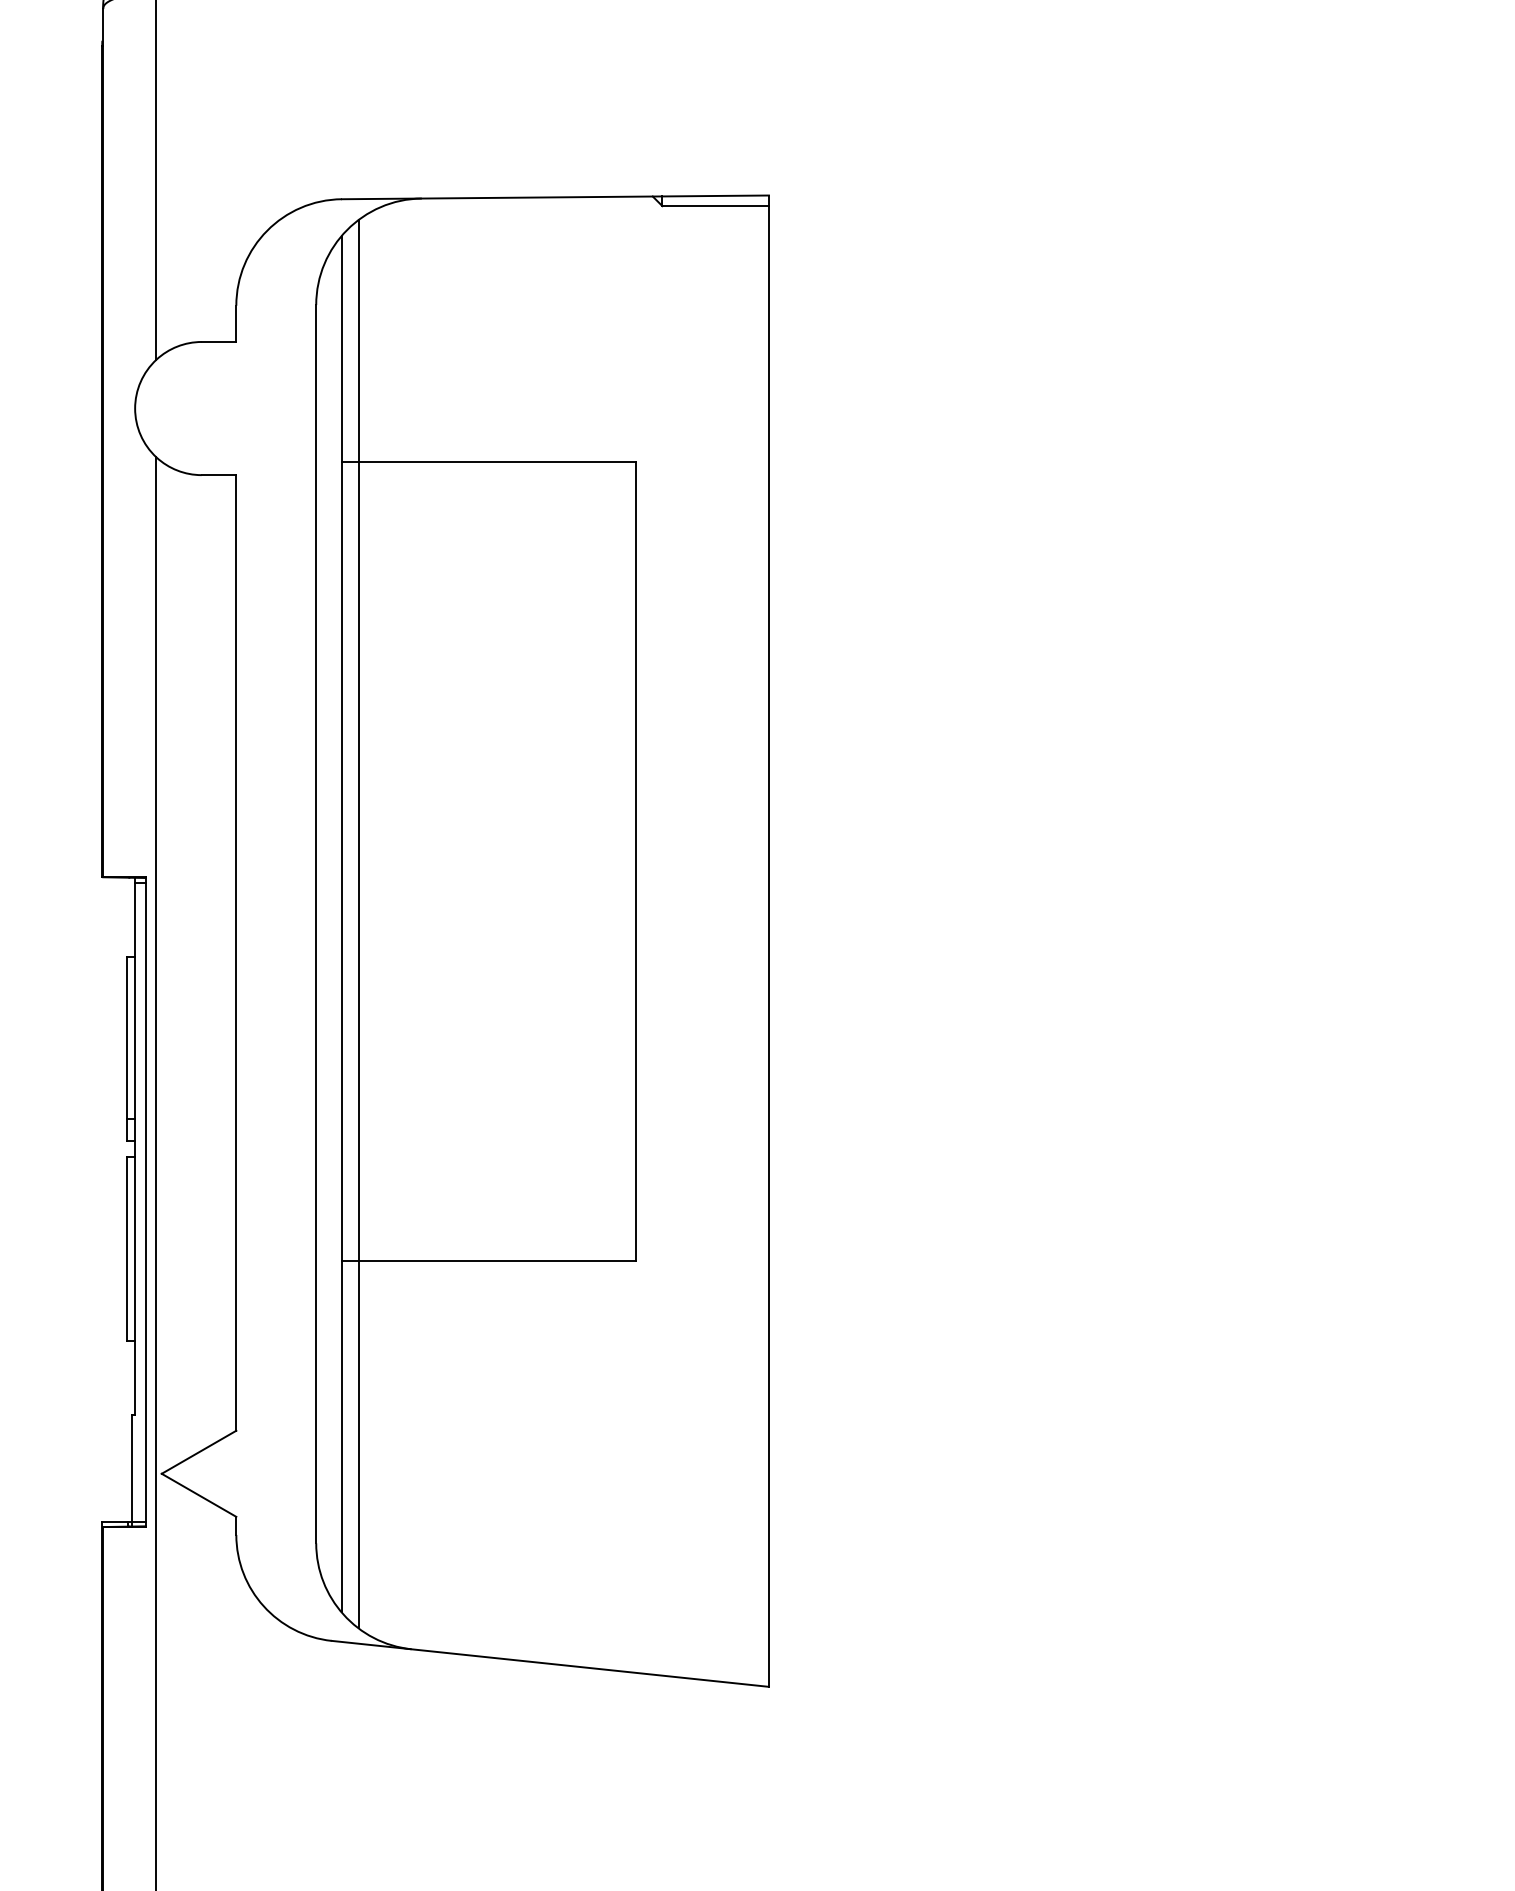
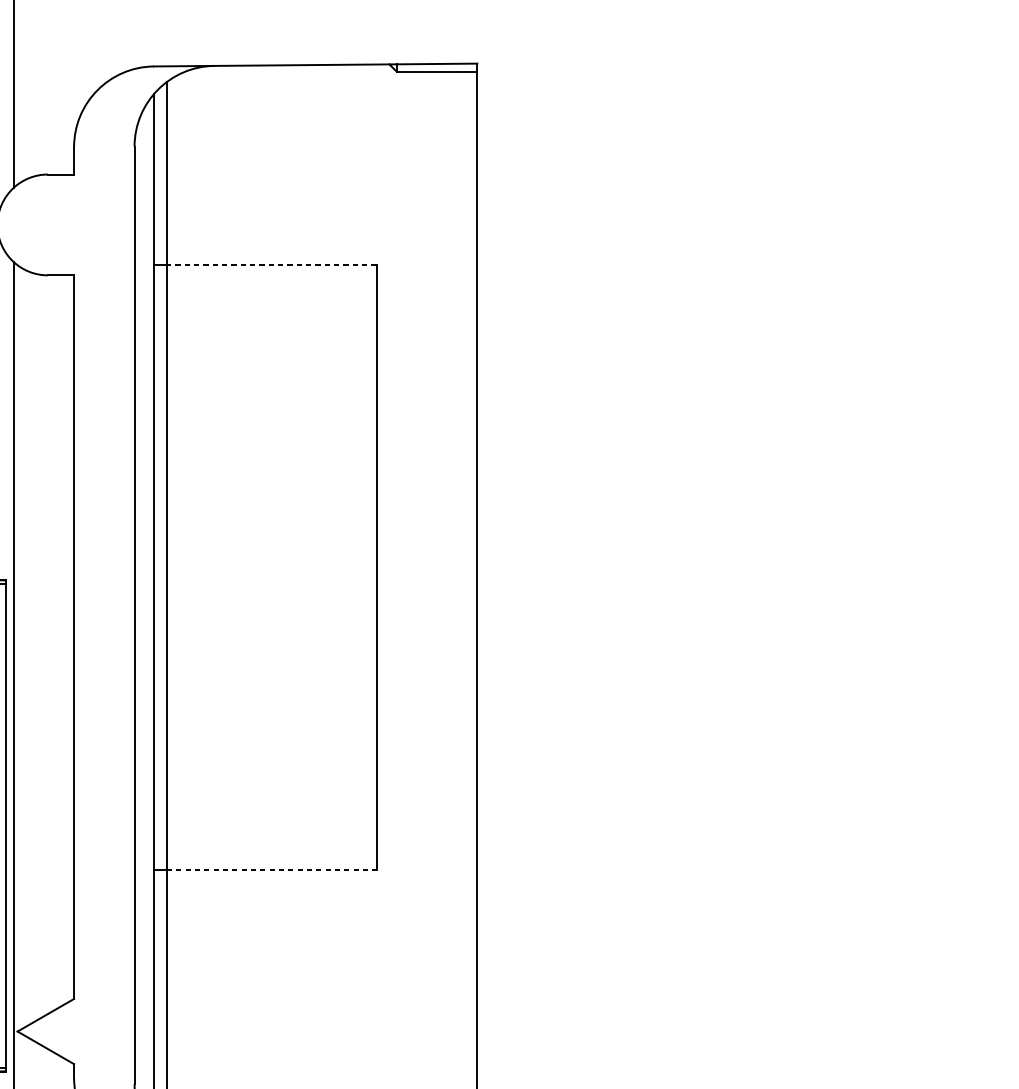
line: (496, 461) -> (271, 265), solid -> dashed
line: (497, 1260) -> (271, 870), solid -> dashed

